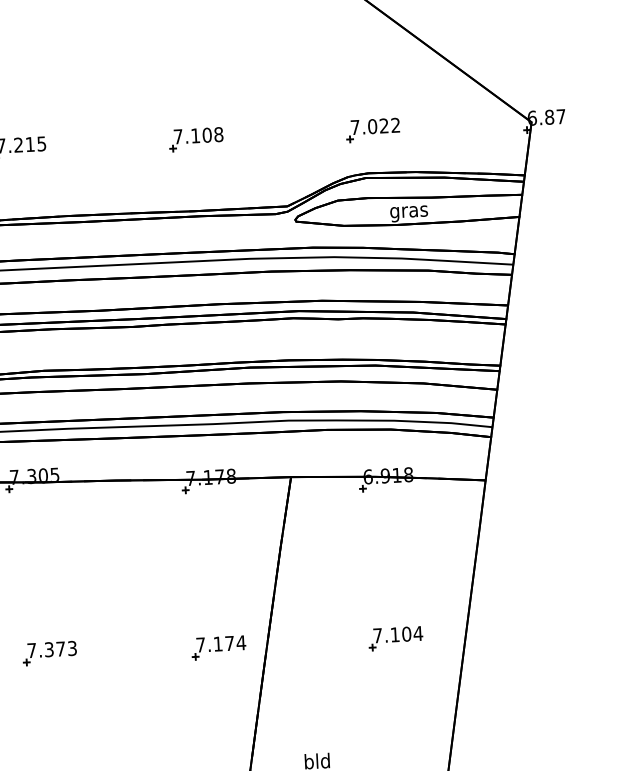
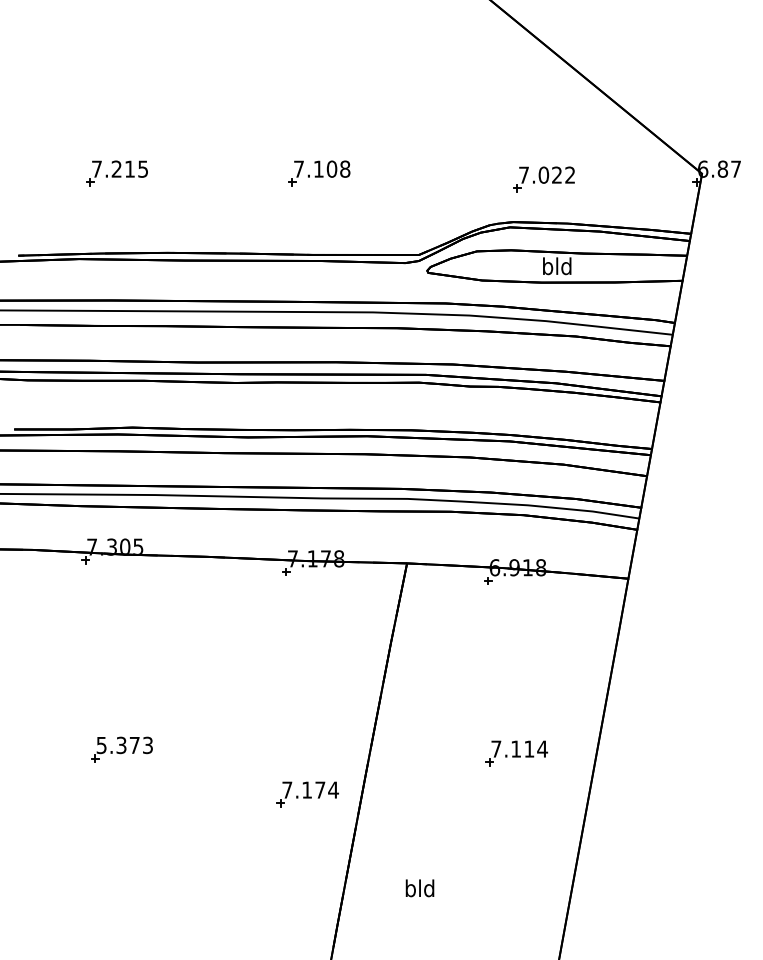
part: (372, 130) -> (543, 179), moved
text: (408, 211) -> (556, 268), gras -> bld
text: (406, 633) -> (529, 748), 7.104 -> 7.114
part: (218, 647) -> (307, 794), moved
text: (31, 650) -> (101, 745), 7.373 -> 5.373

